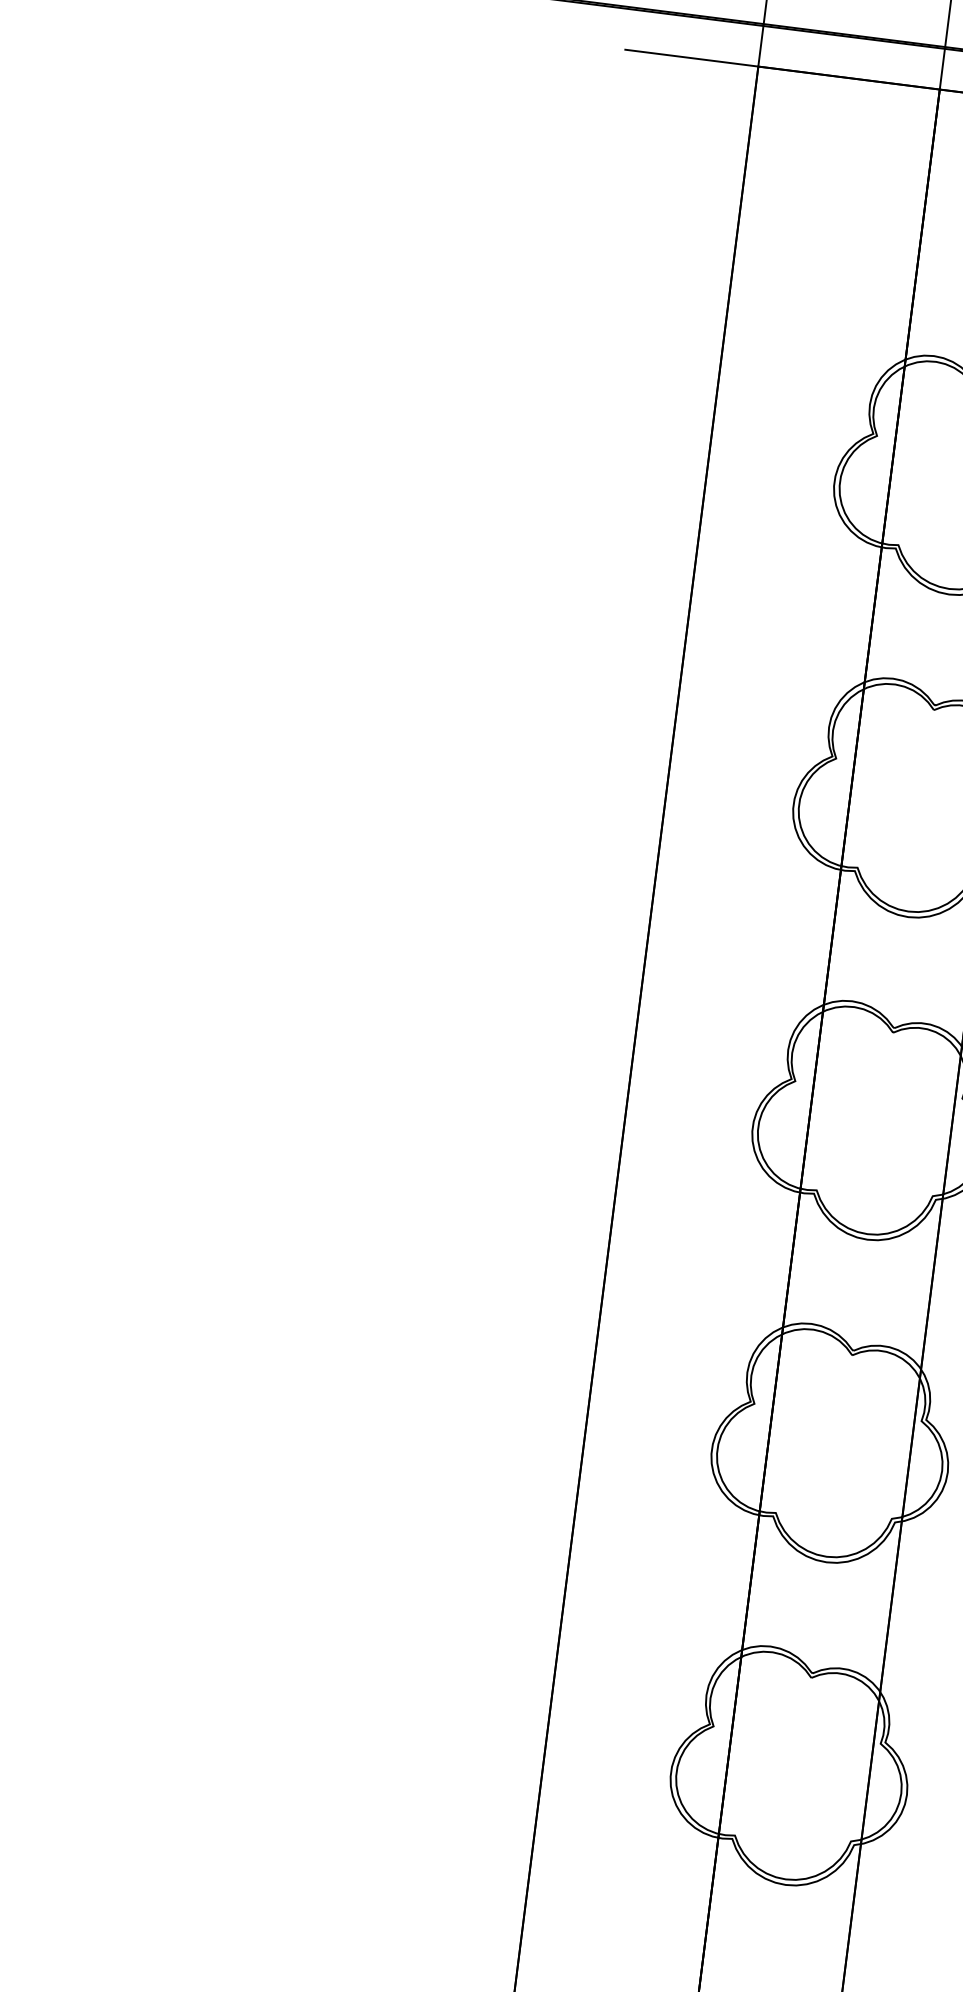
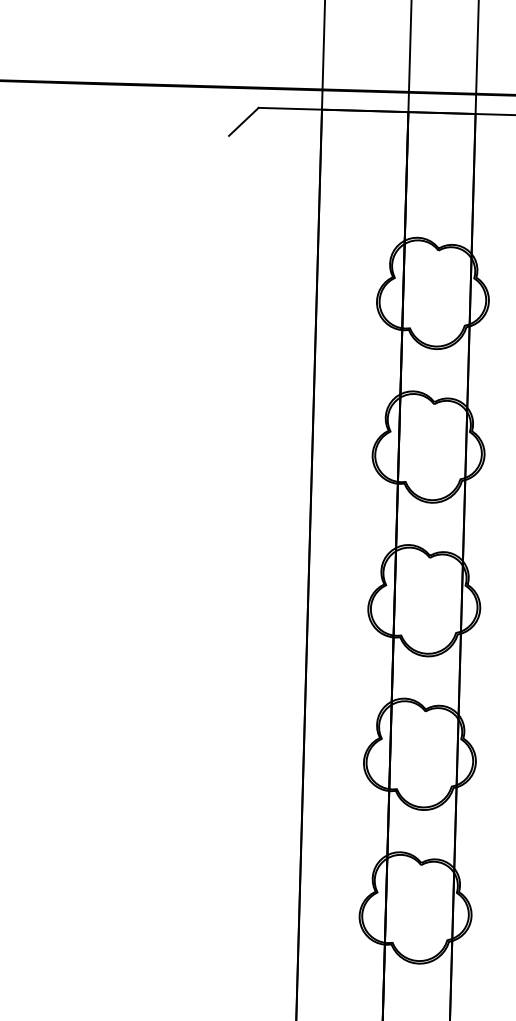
line: (590, 75) -> (243, 121), added

